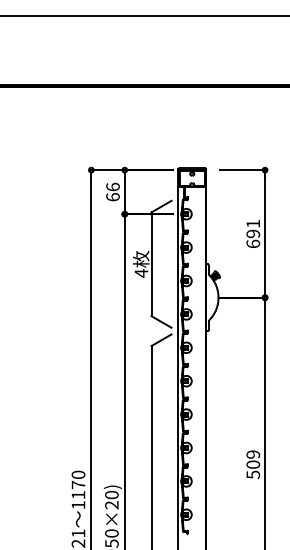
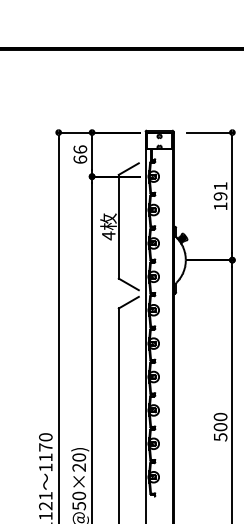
text: (253, 243) -> (220, 205), 691 -> 191
text: (253, 454) -> (220, 416), 509 -> 500

